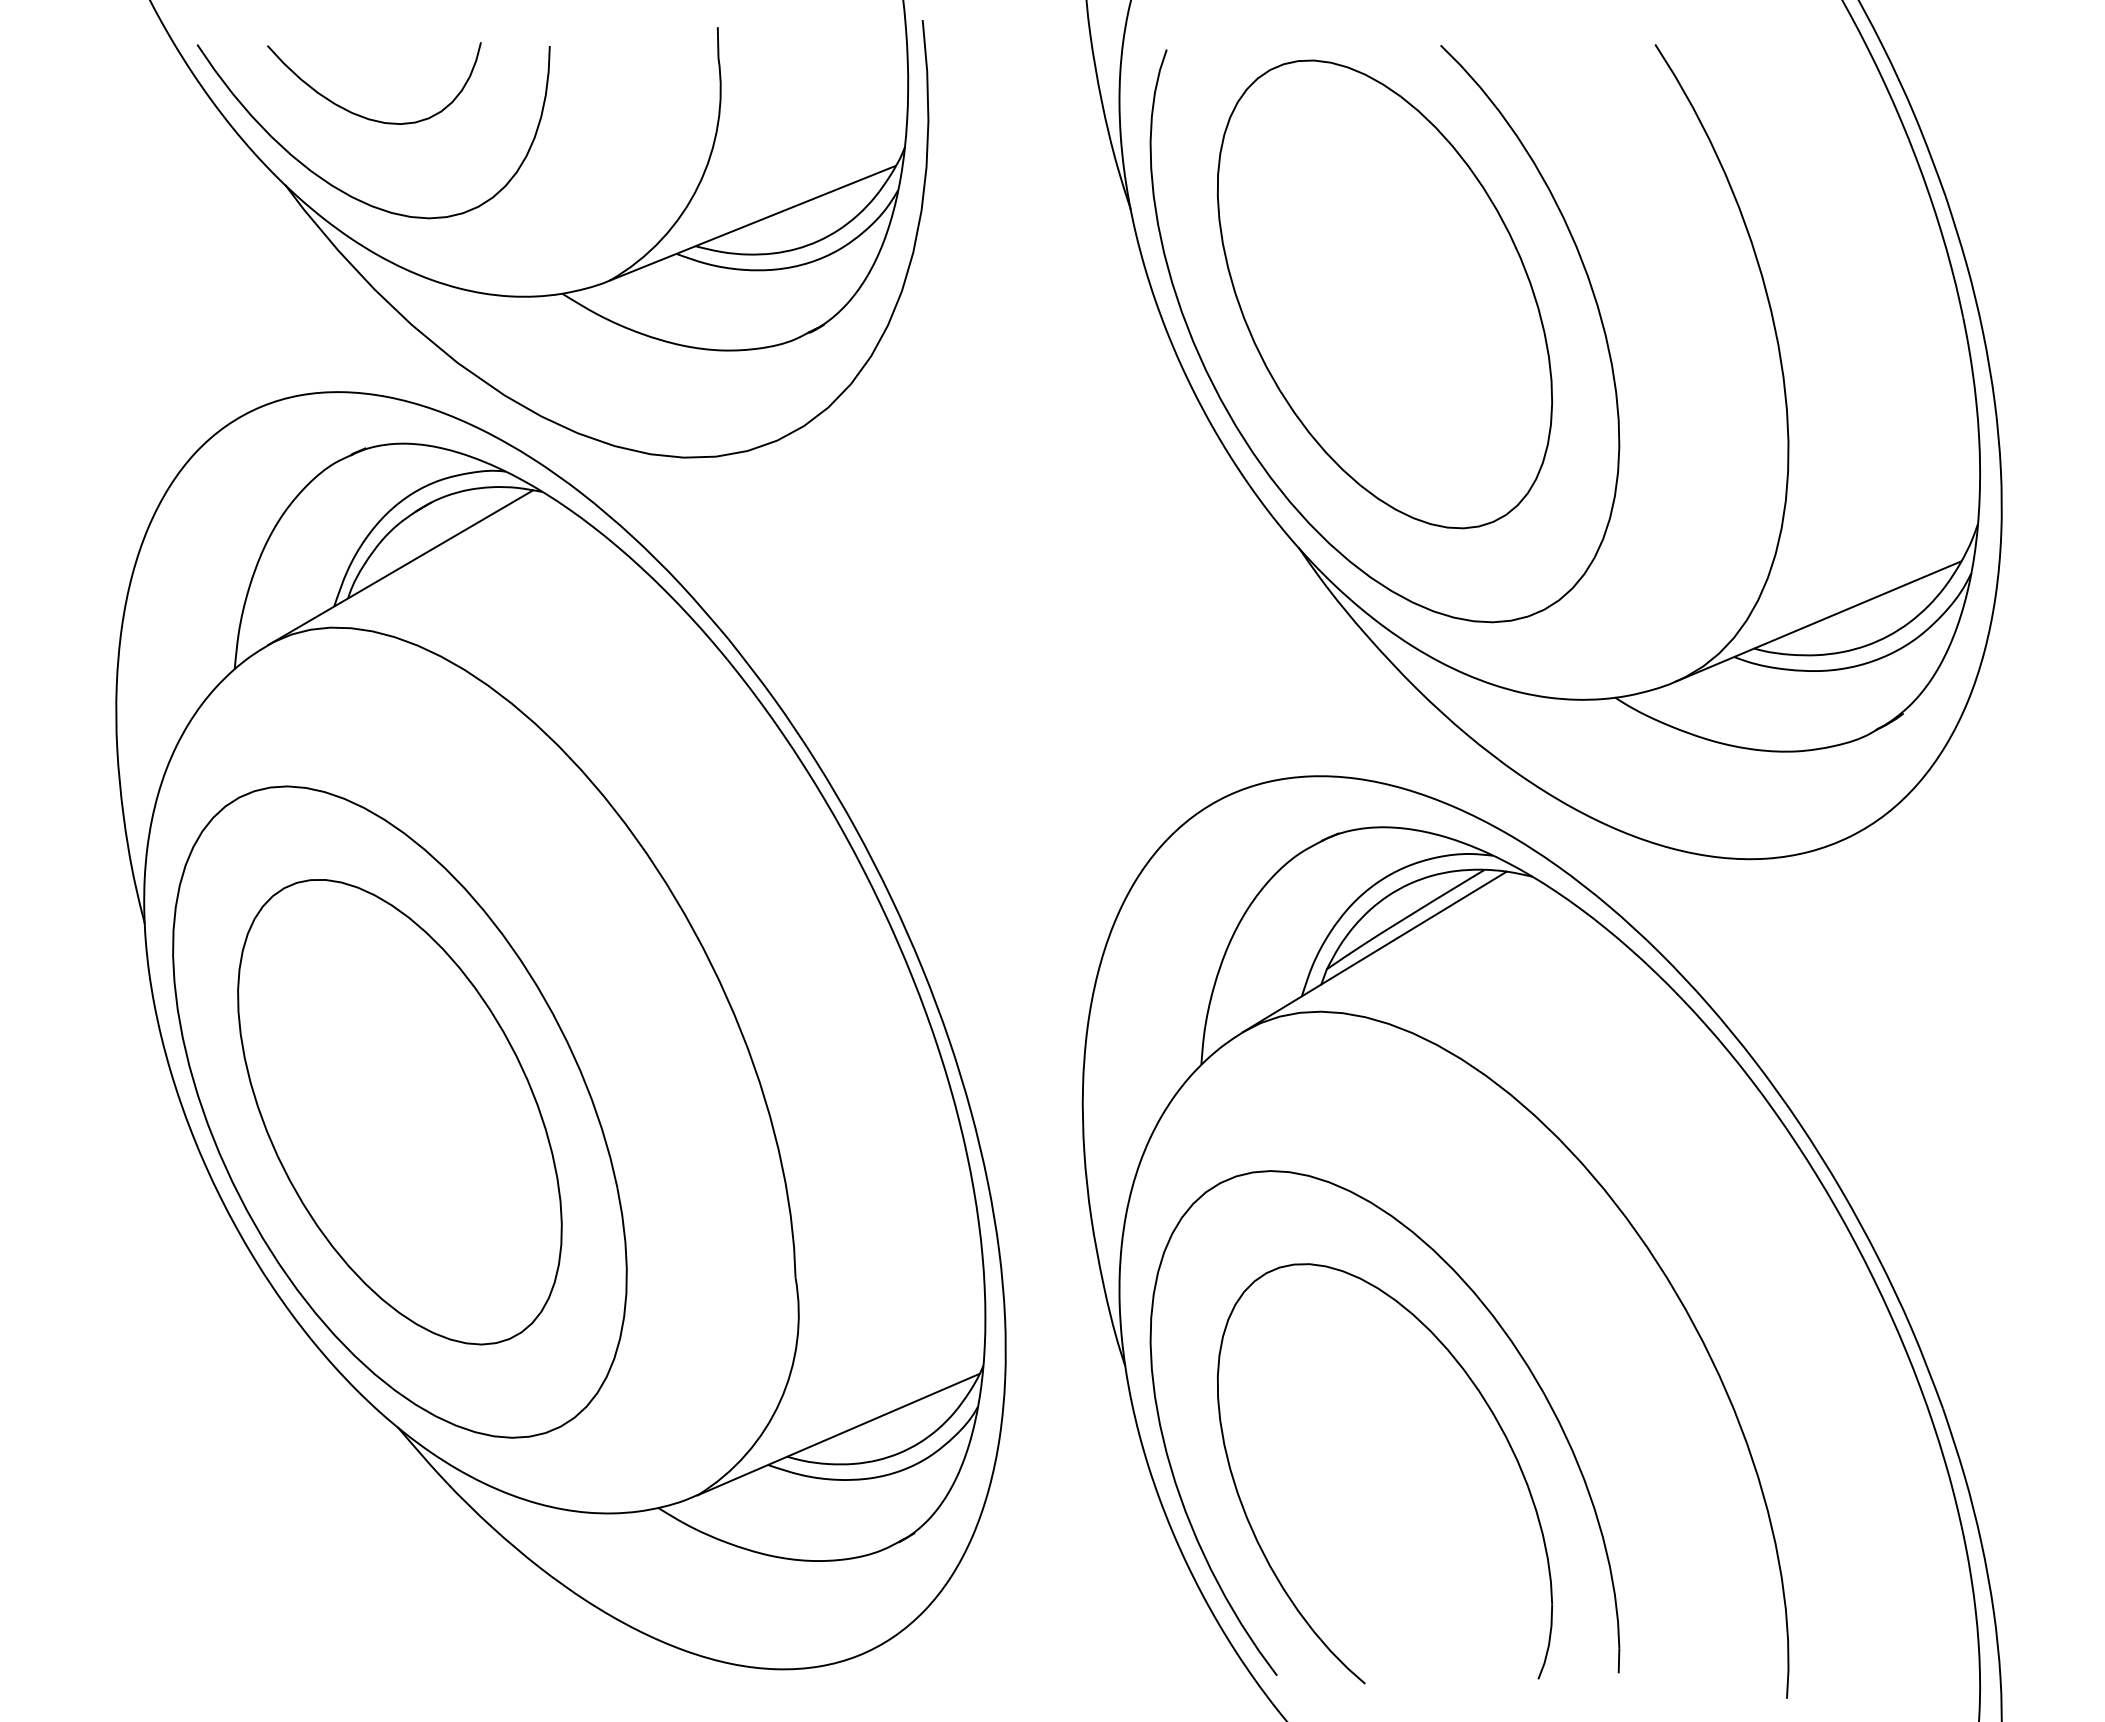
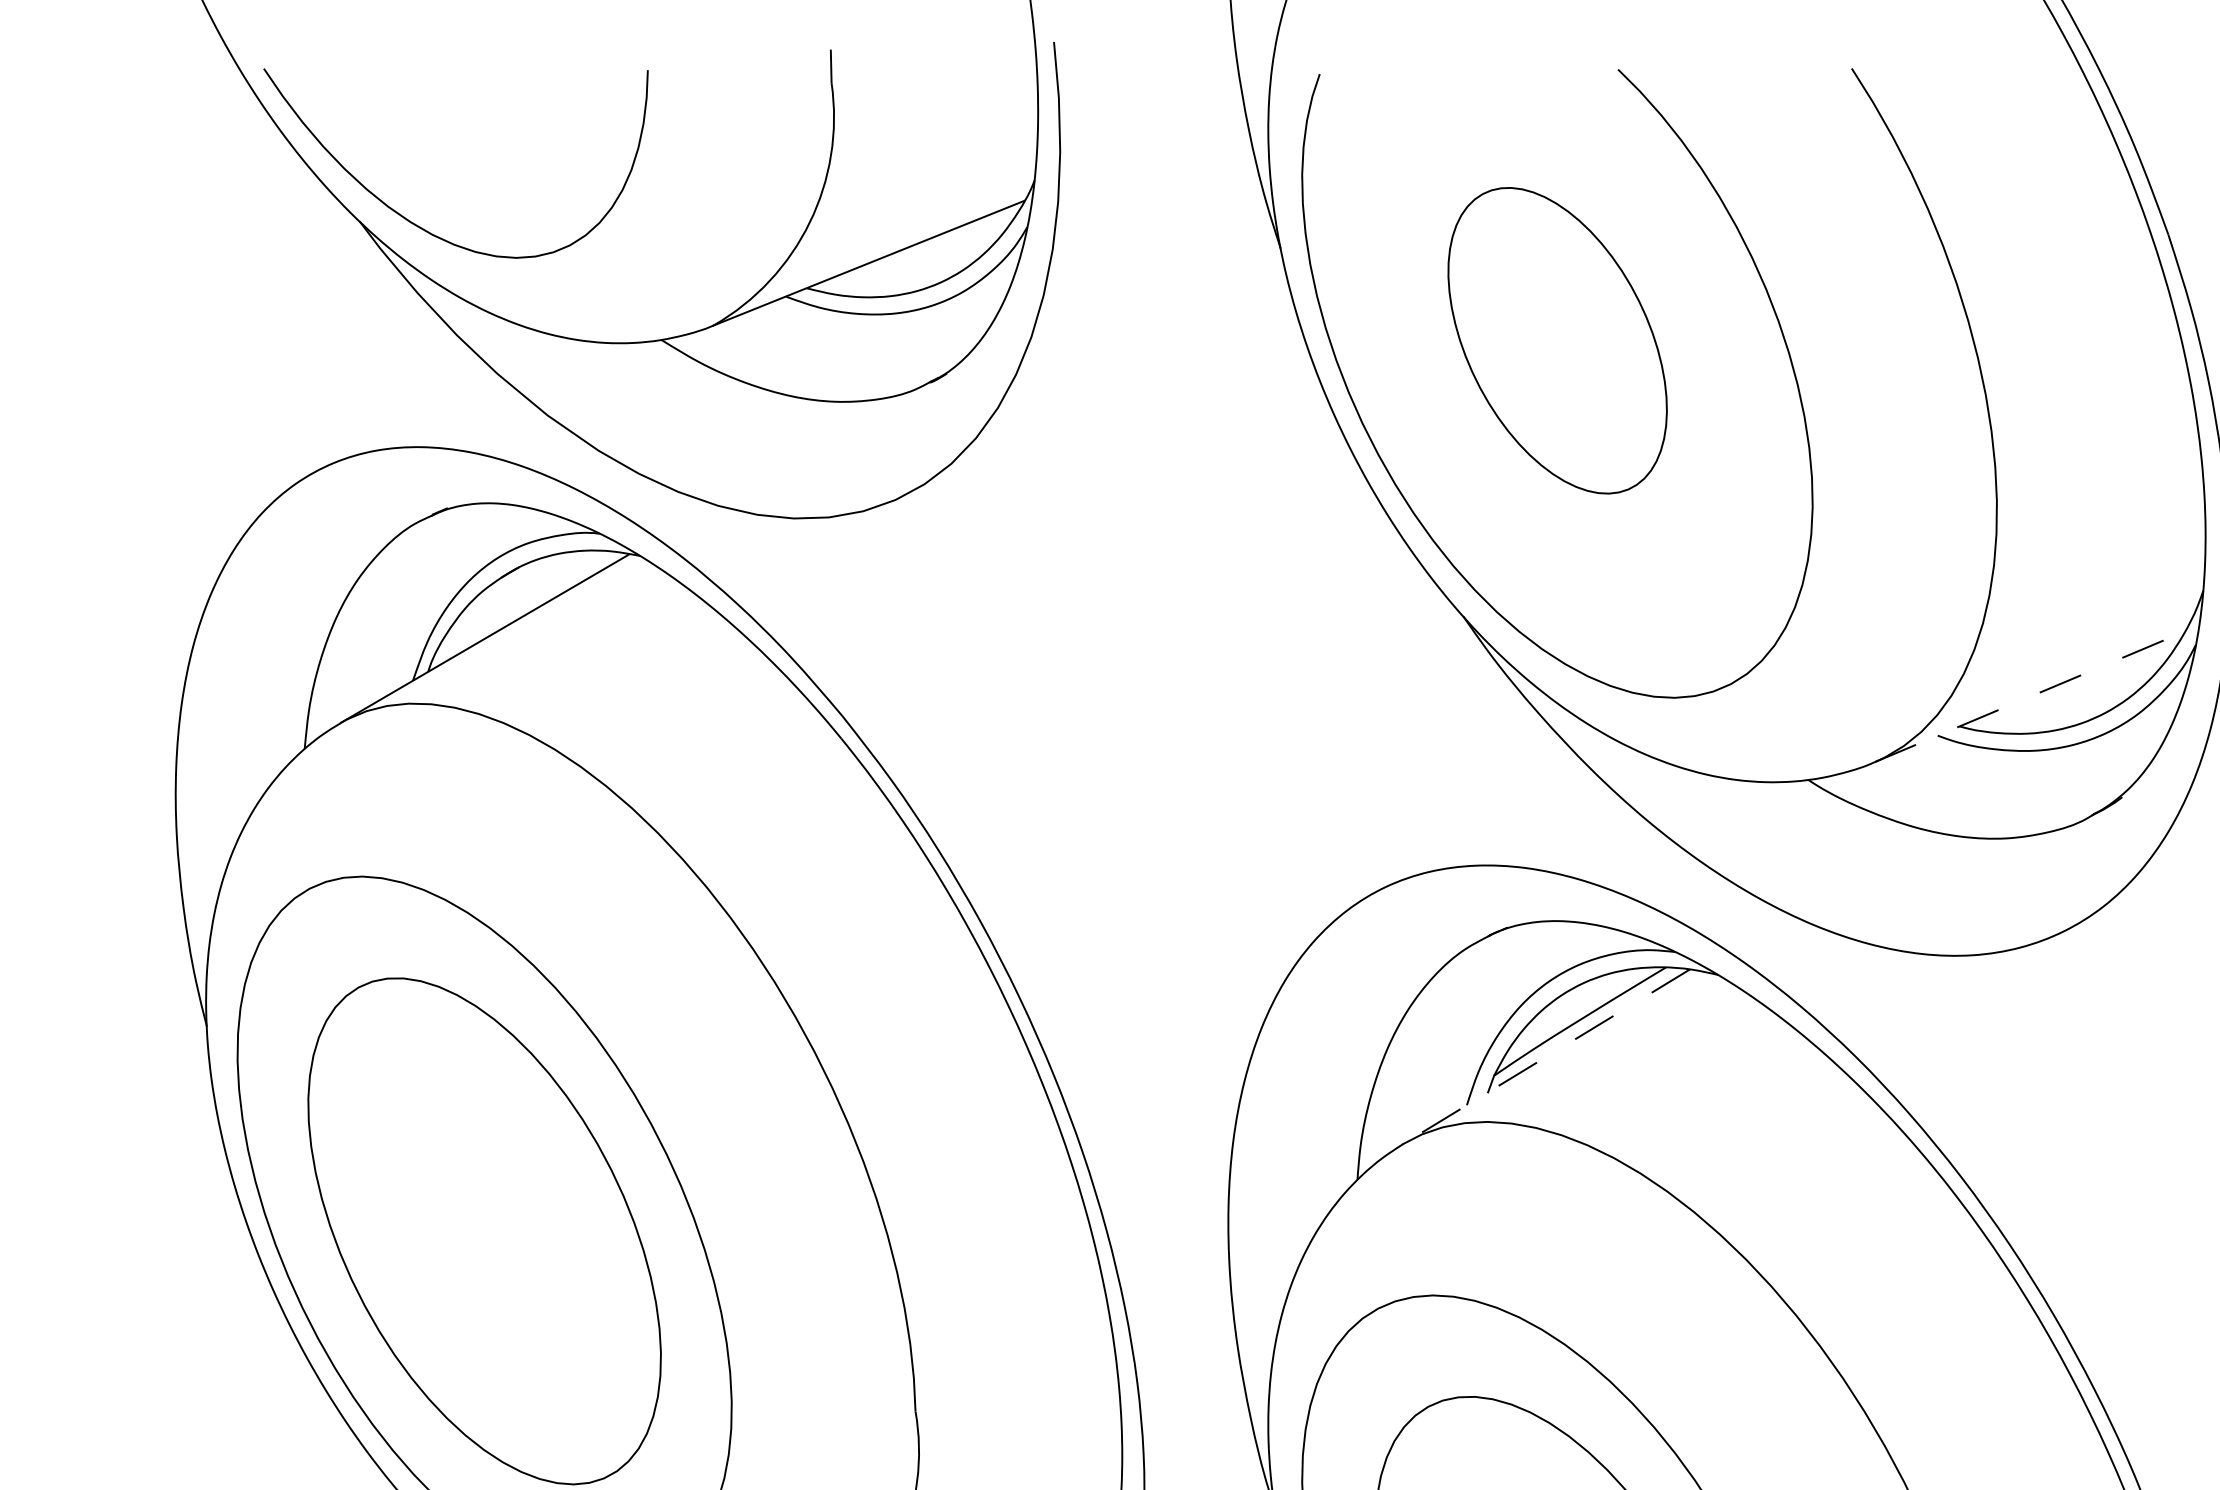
curve: (362, 115) -> (443, 145), removed
part: (1385, 294) -> (1558, 340), size x0.6
line: (1818, 621) -> (2029, 696), solid -> dashed
line: (1374, 952) -> (1546, 1057), solid -> dashed

